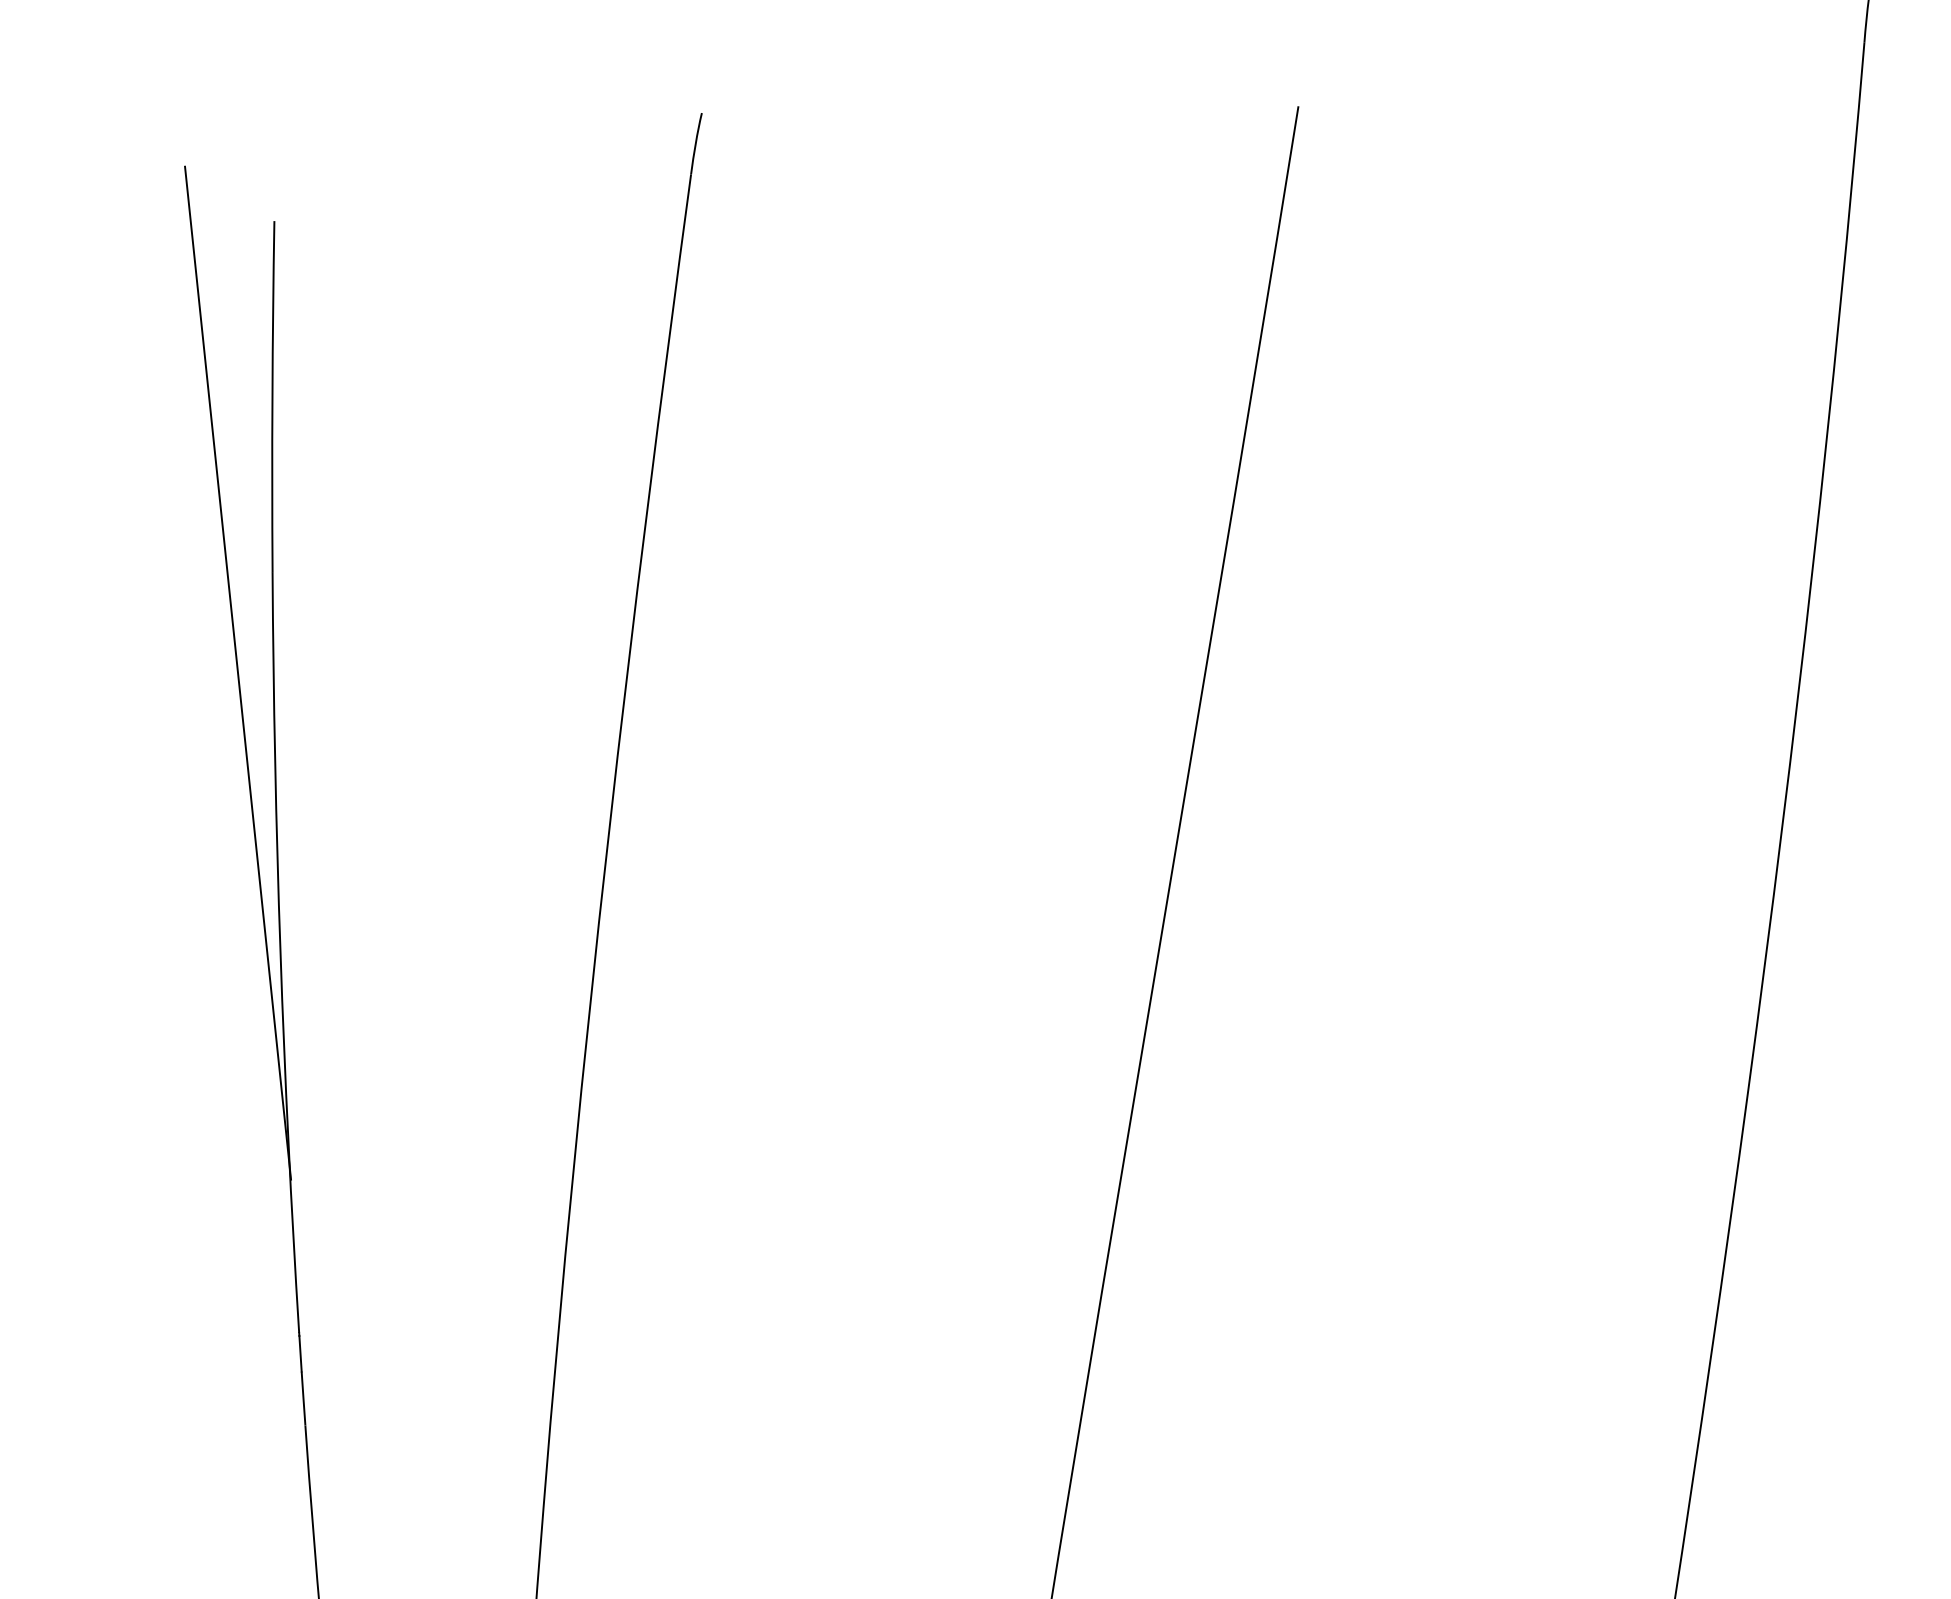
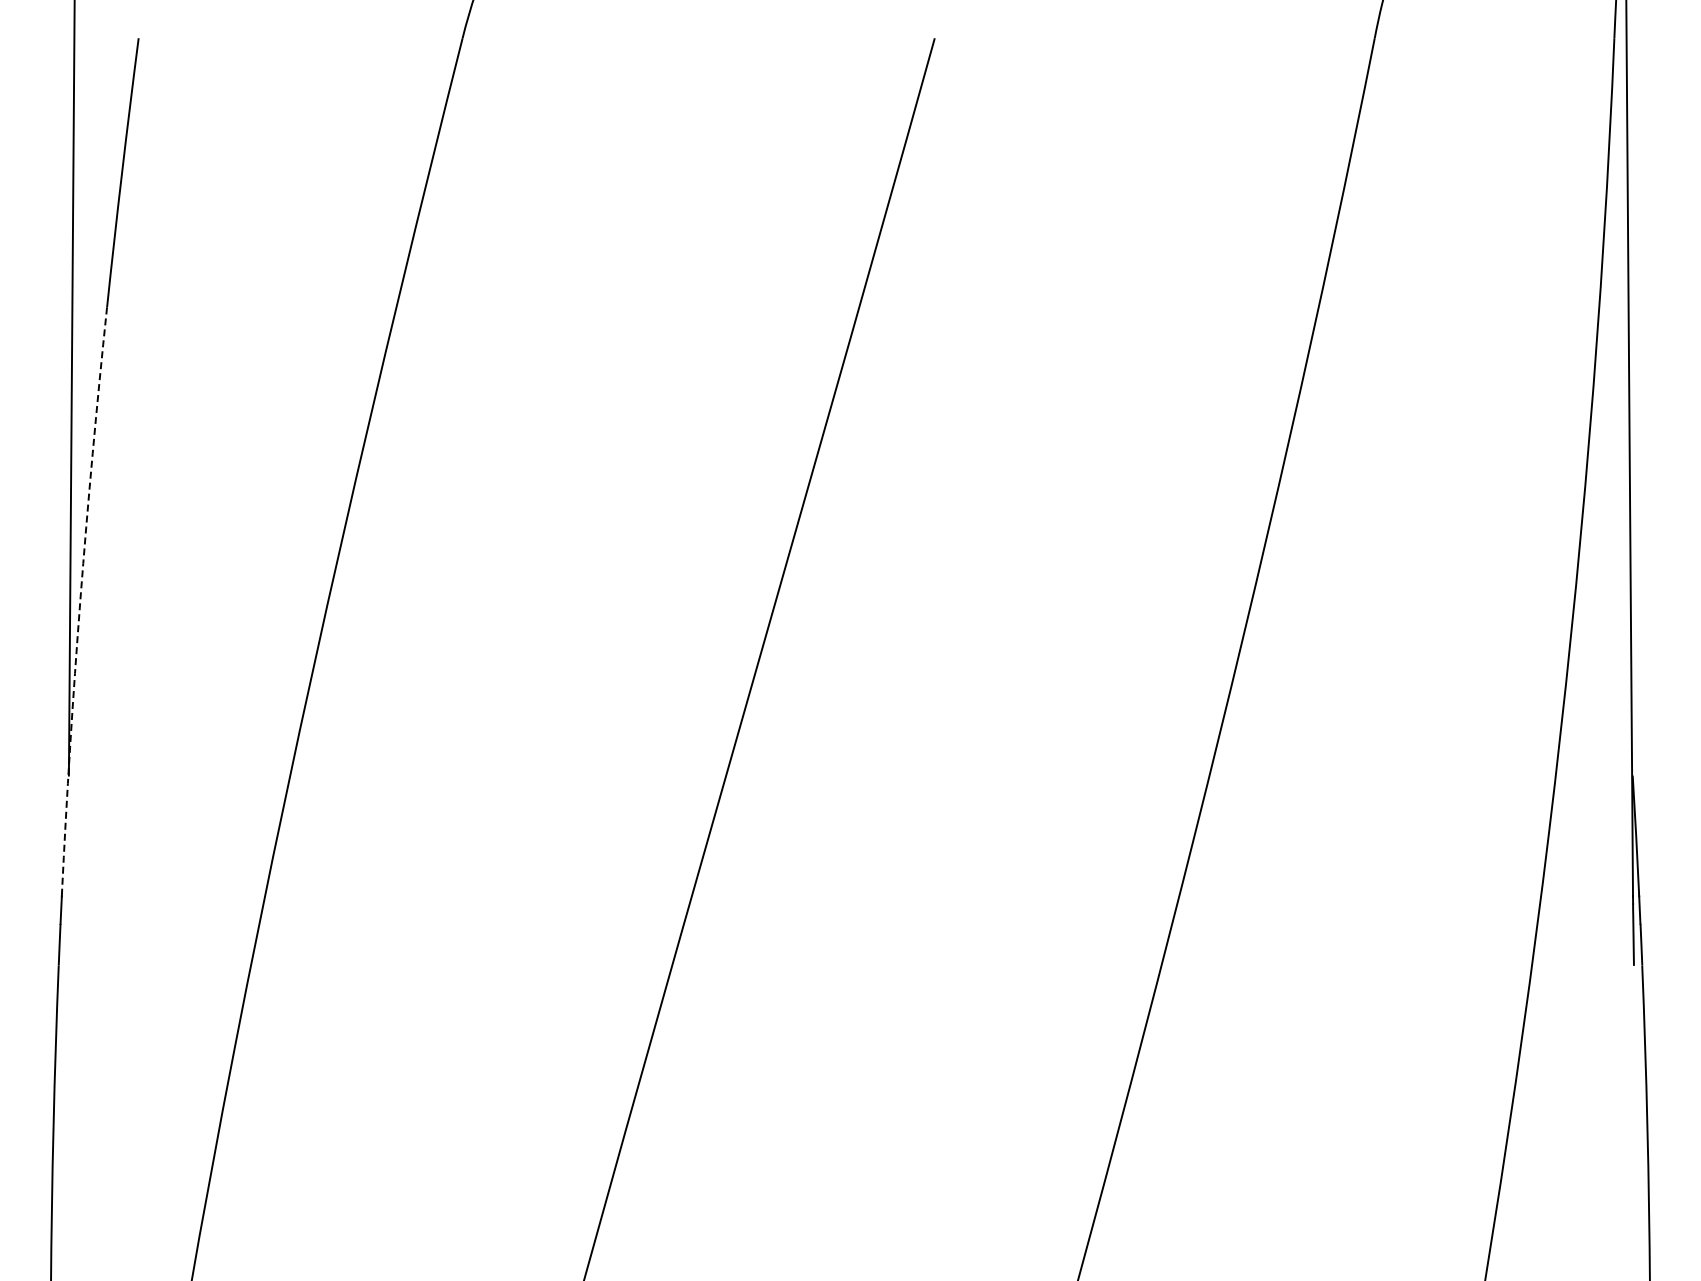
arc: (280, 952) -> (80, 600), solid -> dashed

